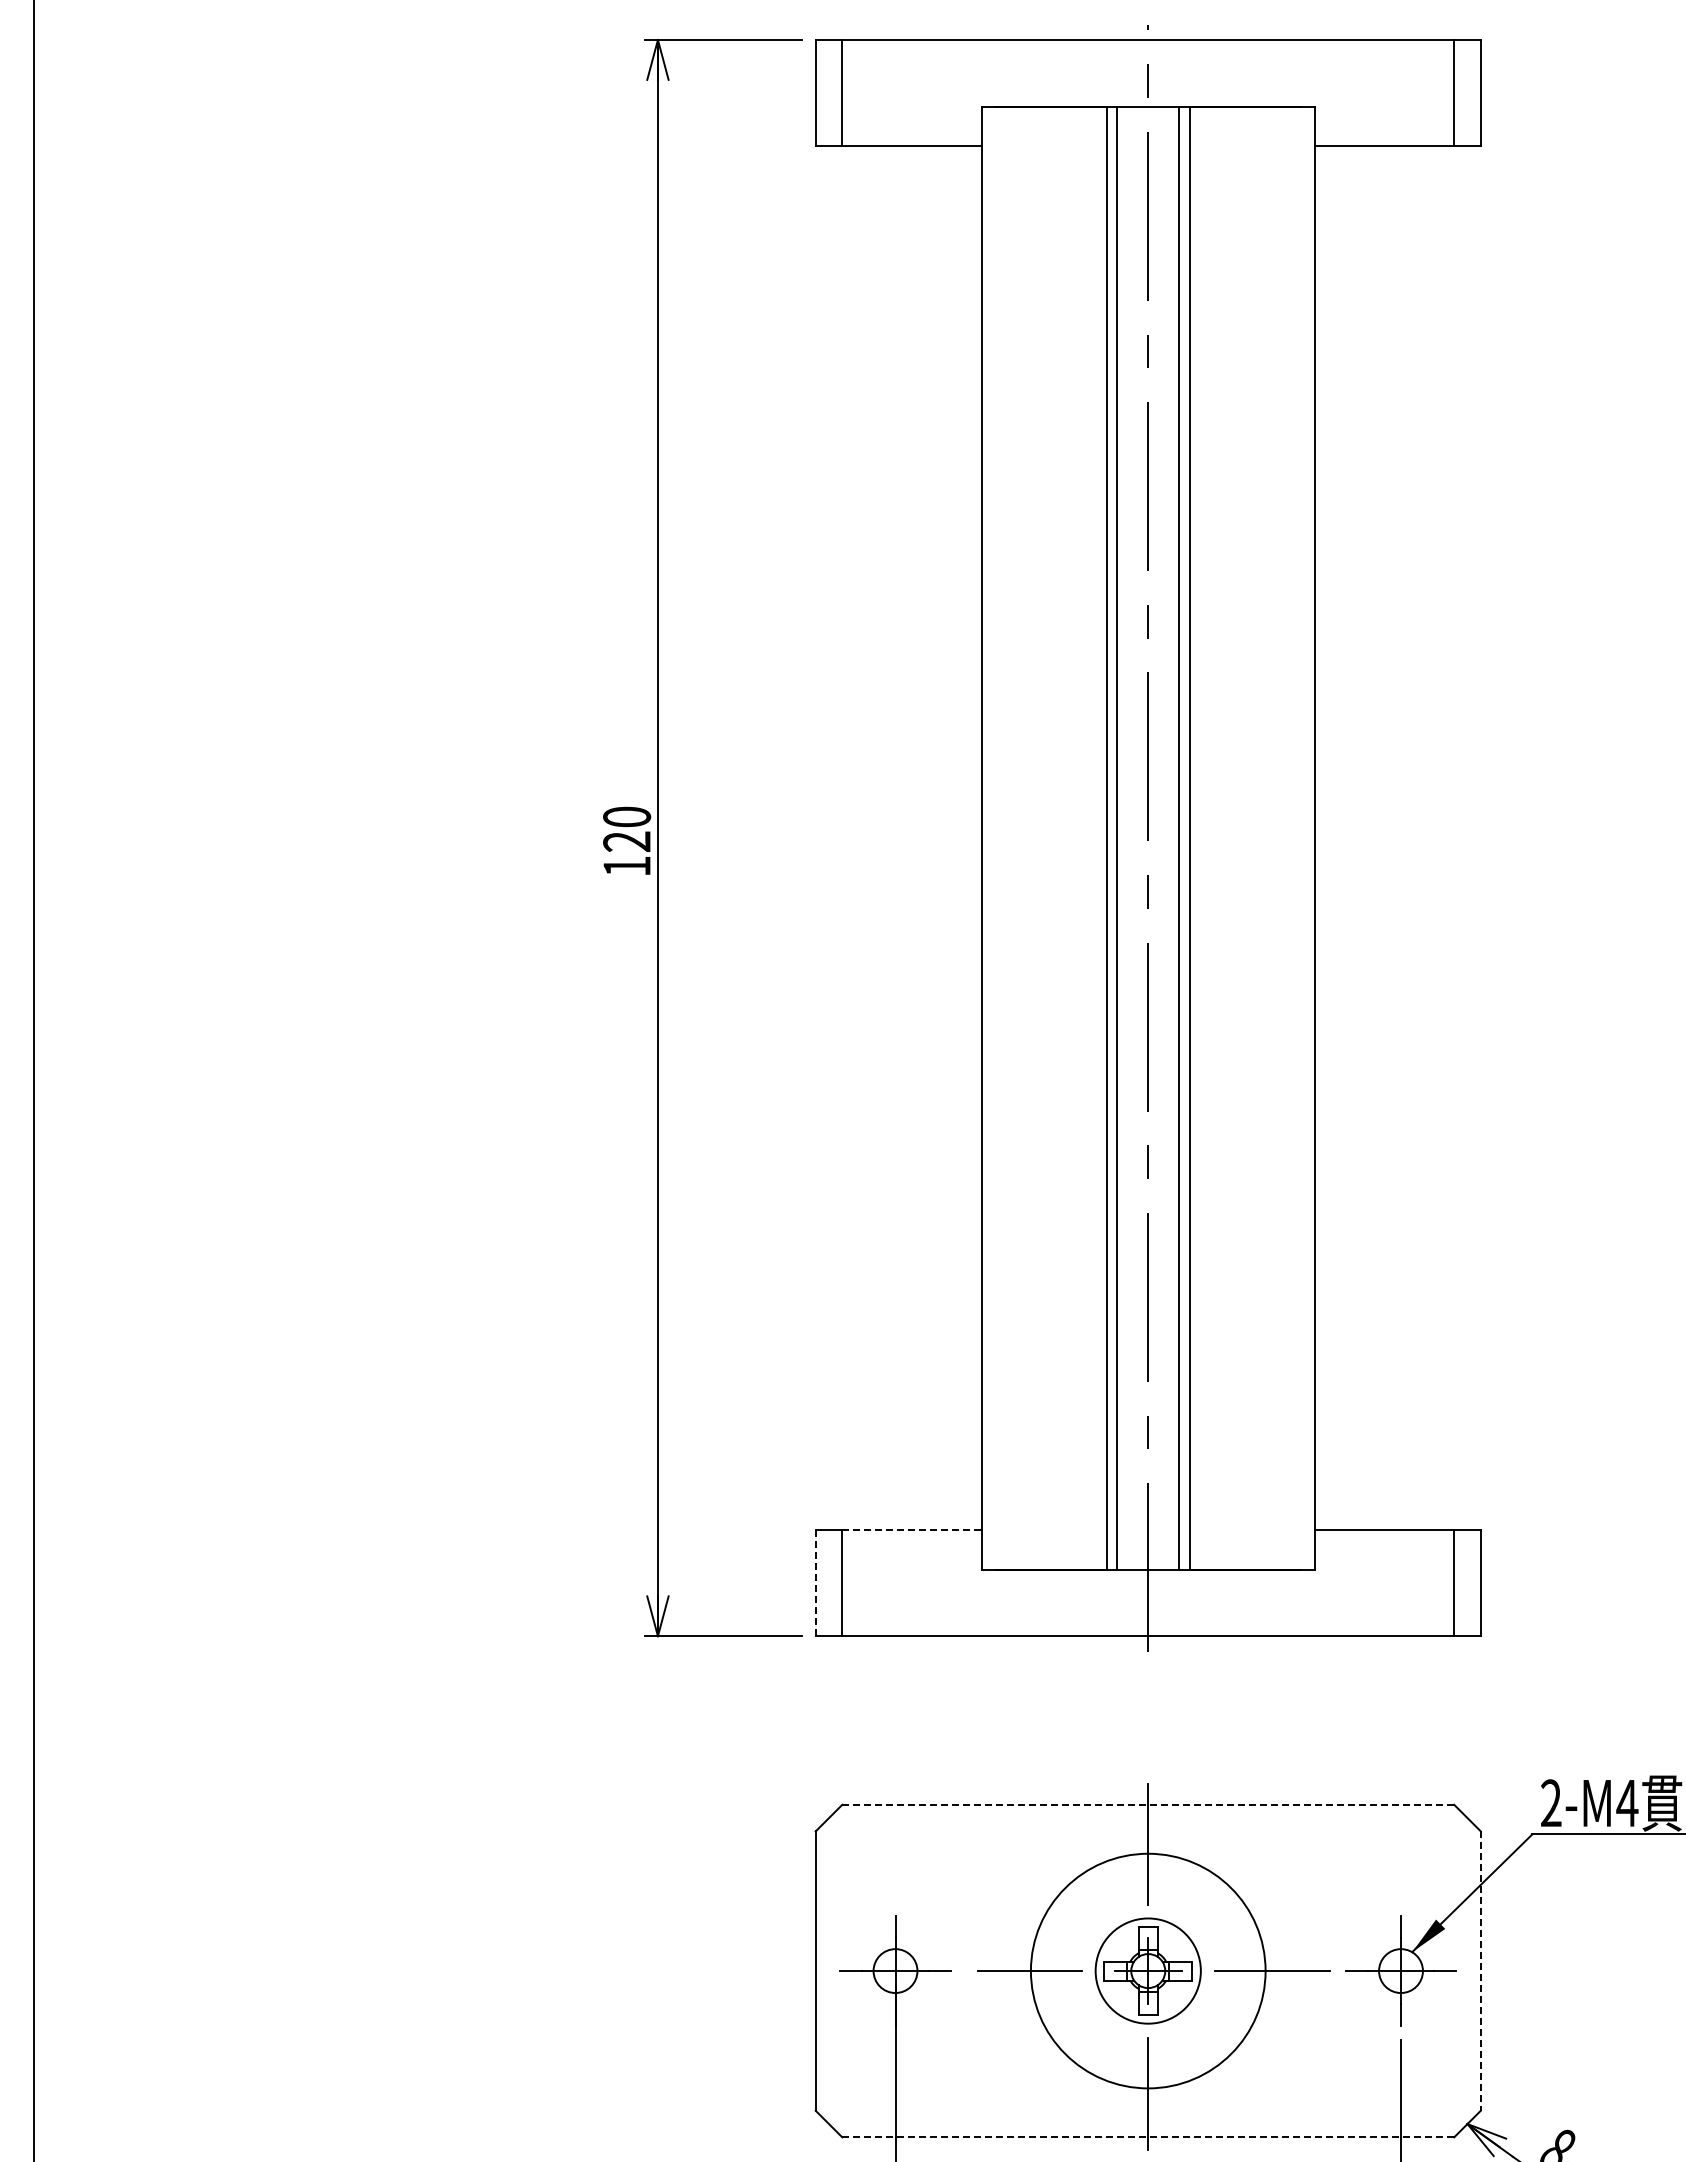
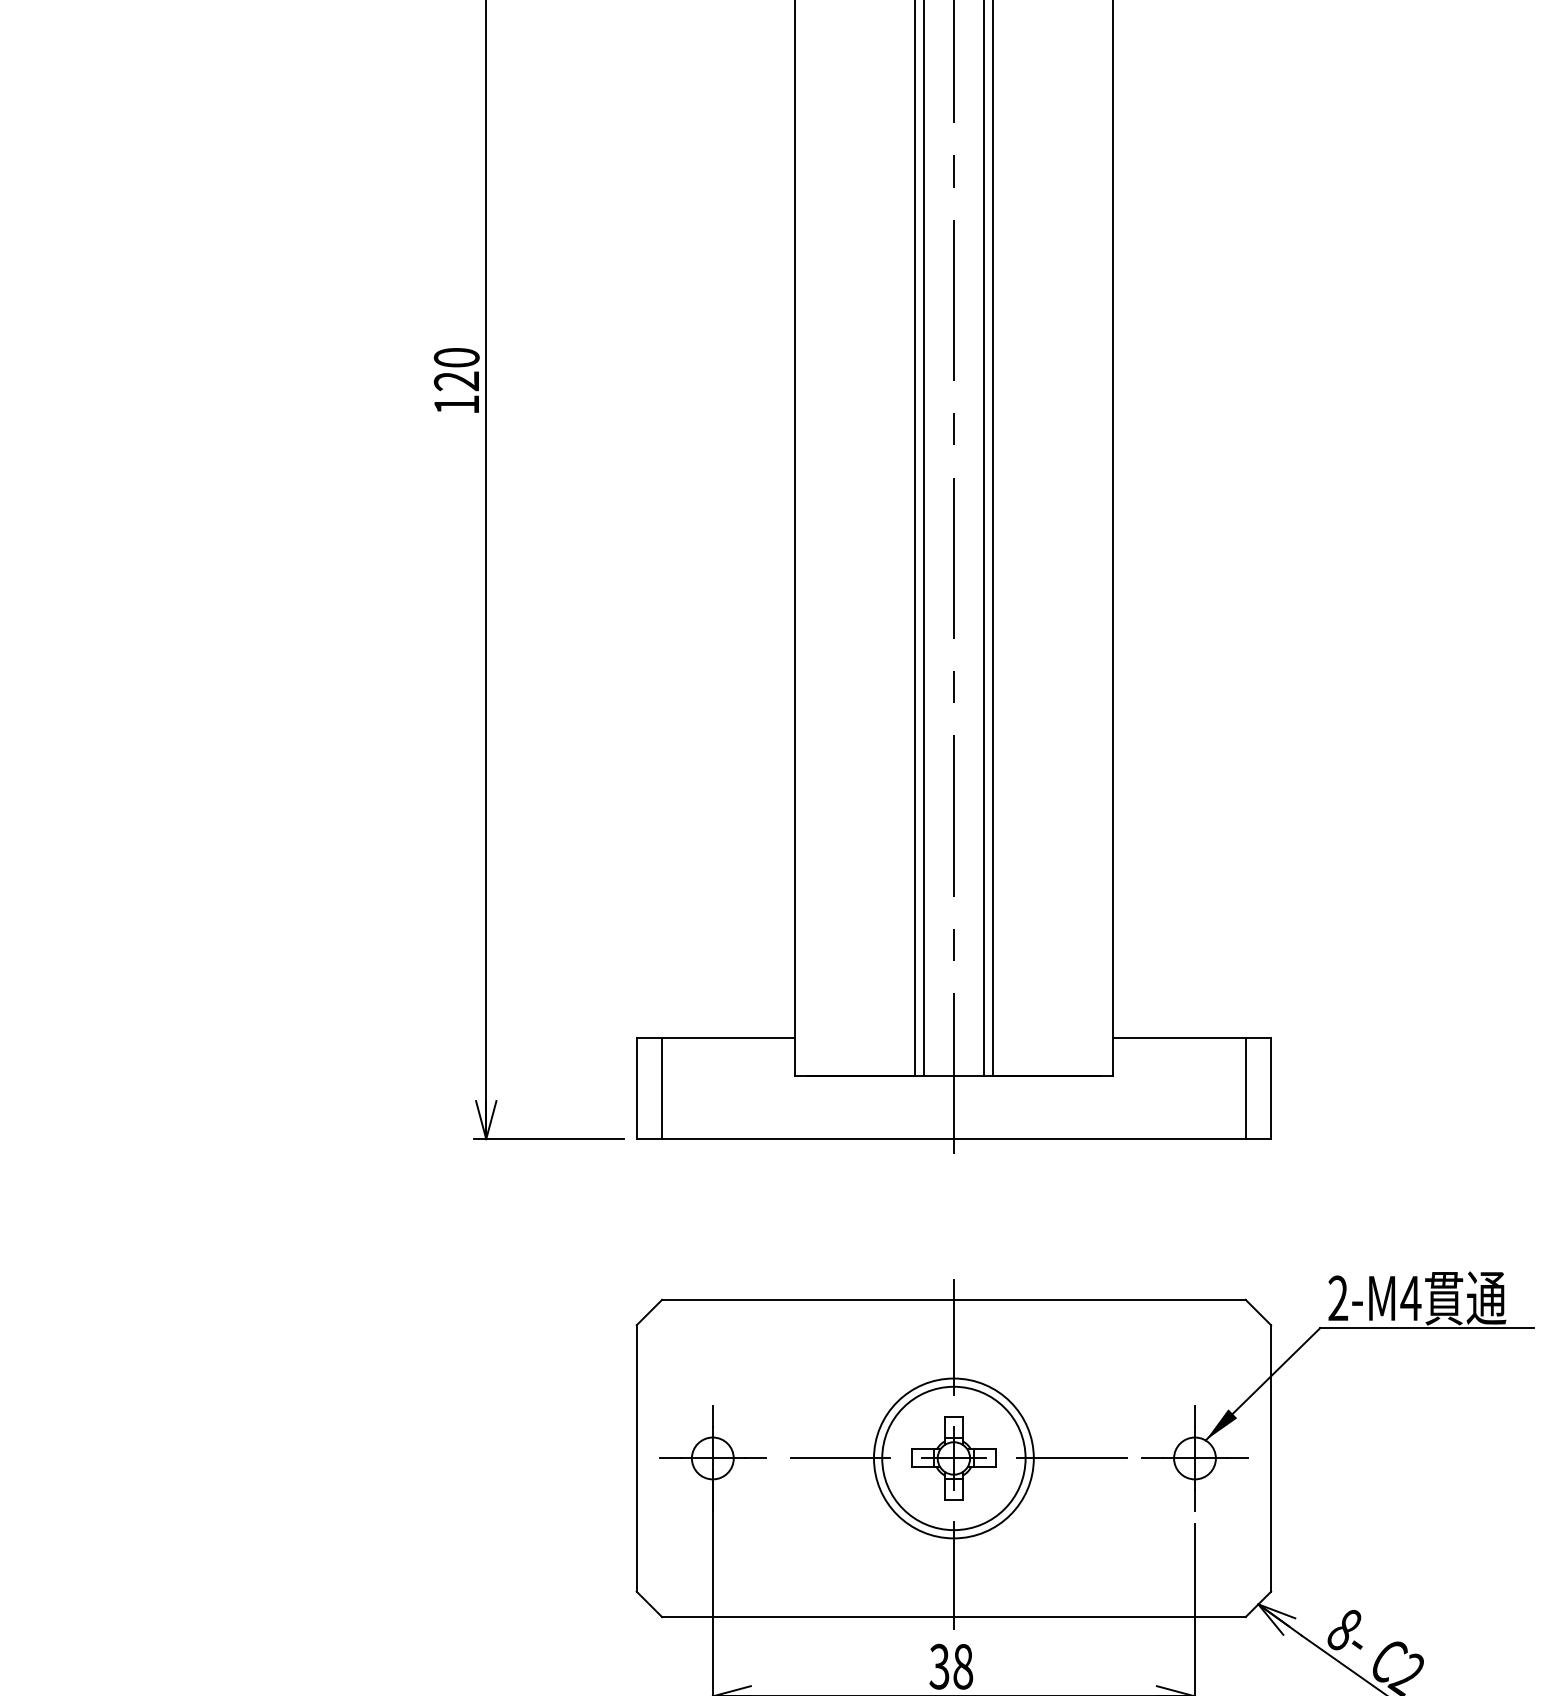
line: (912, 1529) -> (729, 1037), dashed -> solid
line: (815, 1582) -> (636, 1087), dashed -> solid
line: (1148, 1804) -> (954, 1299), dashed -> solid
circle: (1148, 1970) -> (954, 1457), size x0.71
circle: (1148, 1970) -> (954, 1457), size x1.43
line: (1480, 1971) -> (1270, 1458), dashed -> solid
line: (1148, 2137) -> (954, 1617), dashed -> solid

